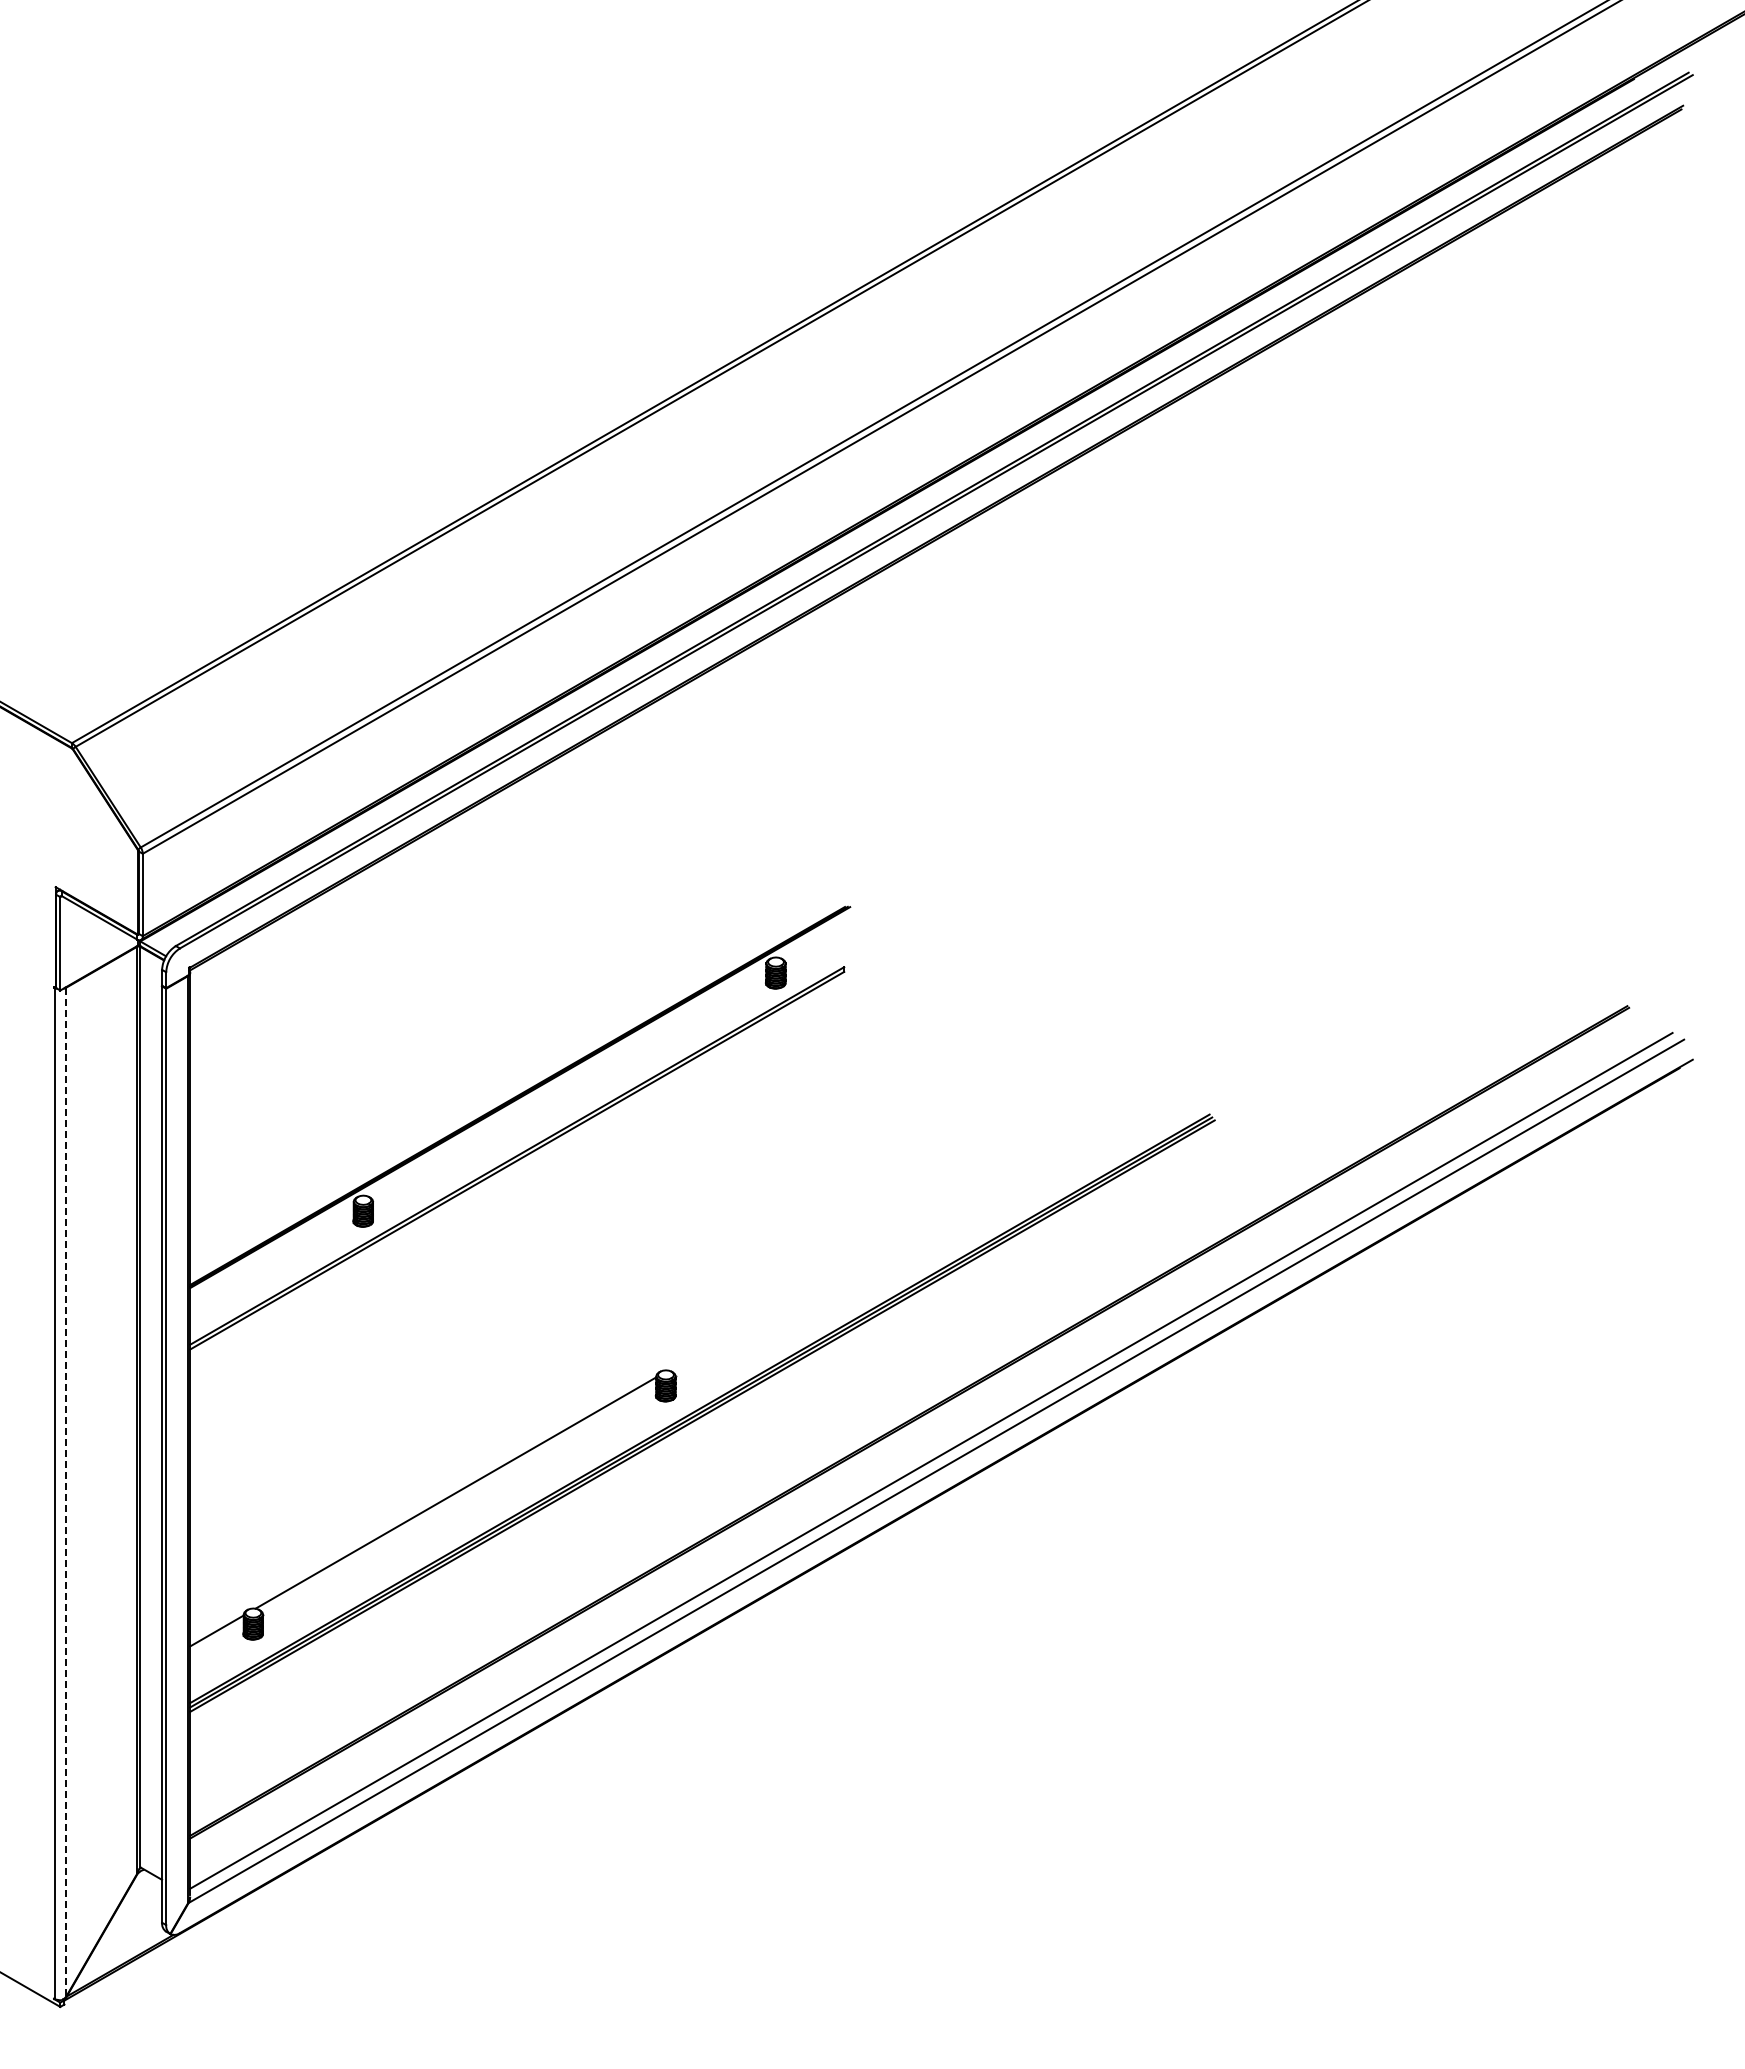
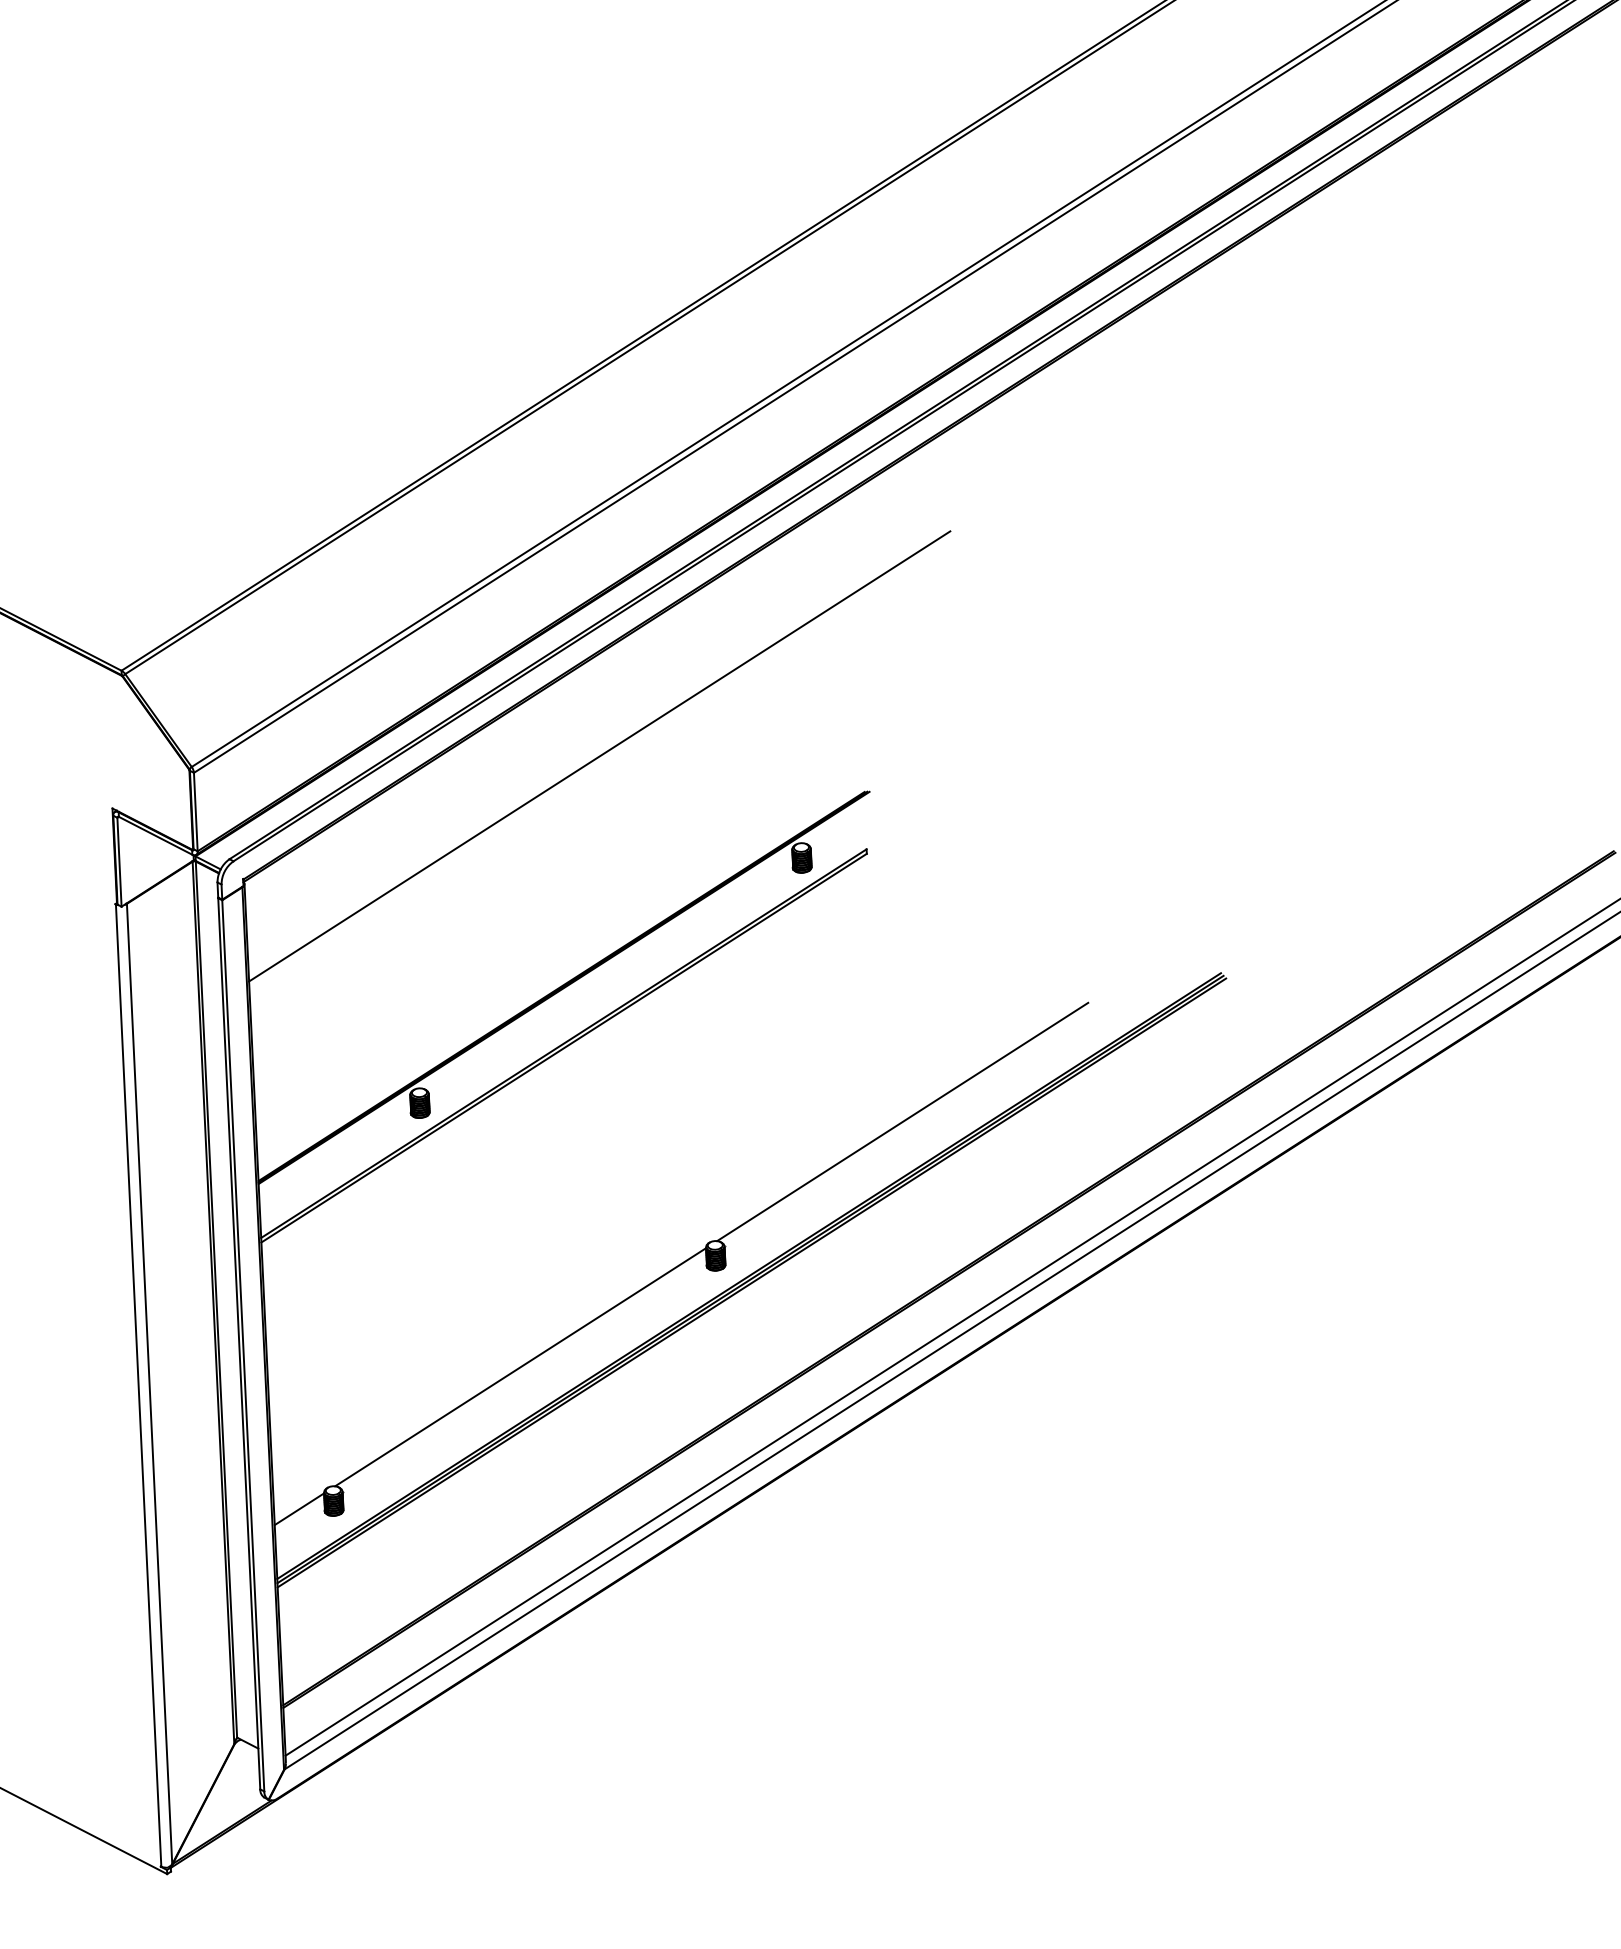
line: (568, 856) -> (599, 756), added
line: (868, 1254) -> (902, 1121), added
line: (66, 1492) -> (149, 1384), dashed -> solid

